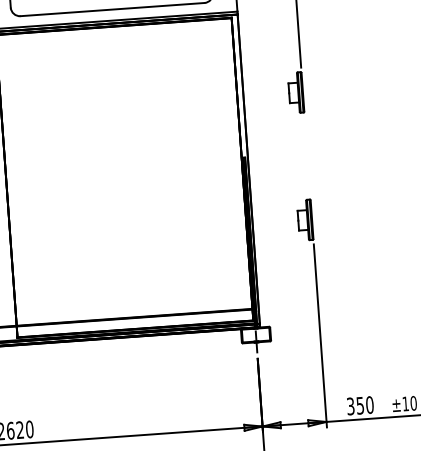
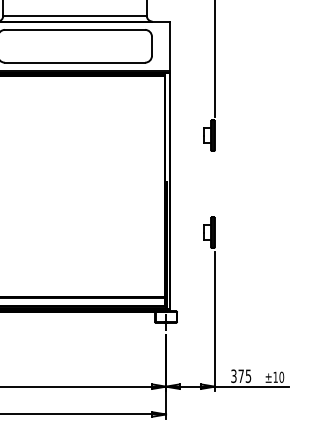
text: (364, 405) -> (244, 376), 350 -> 375

